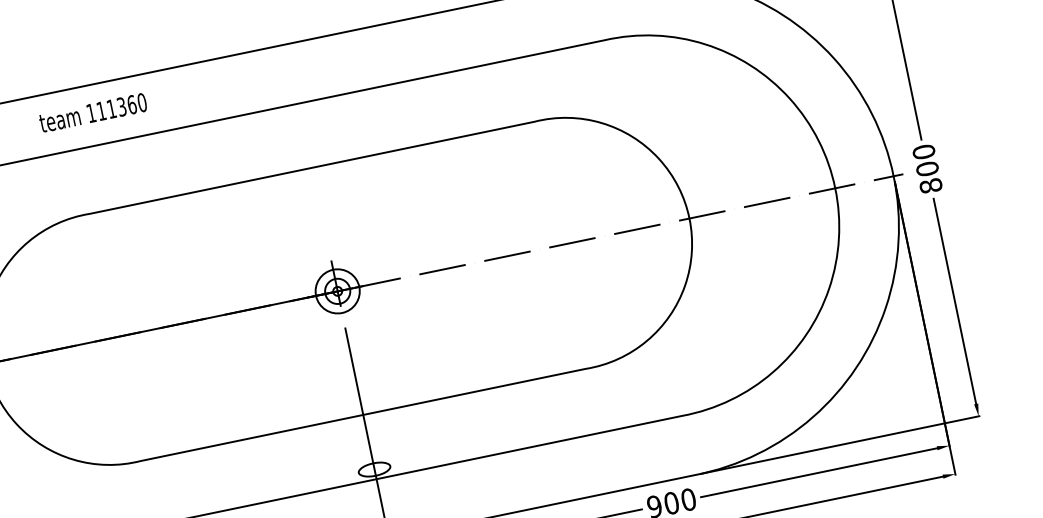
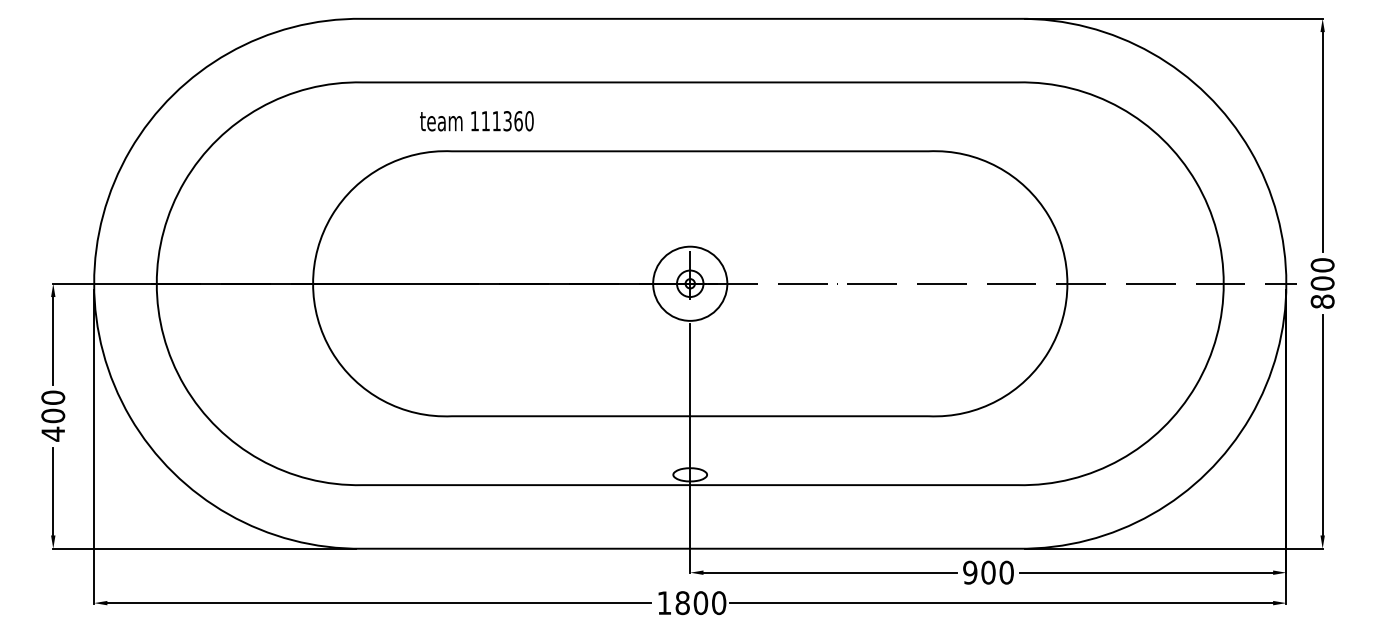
text: (92, 113) -> (476, 121), moved
circle: (337, 291) -> (690, 283), size x1.6

